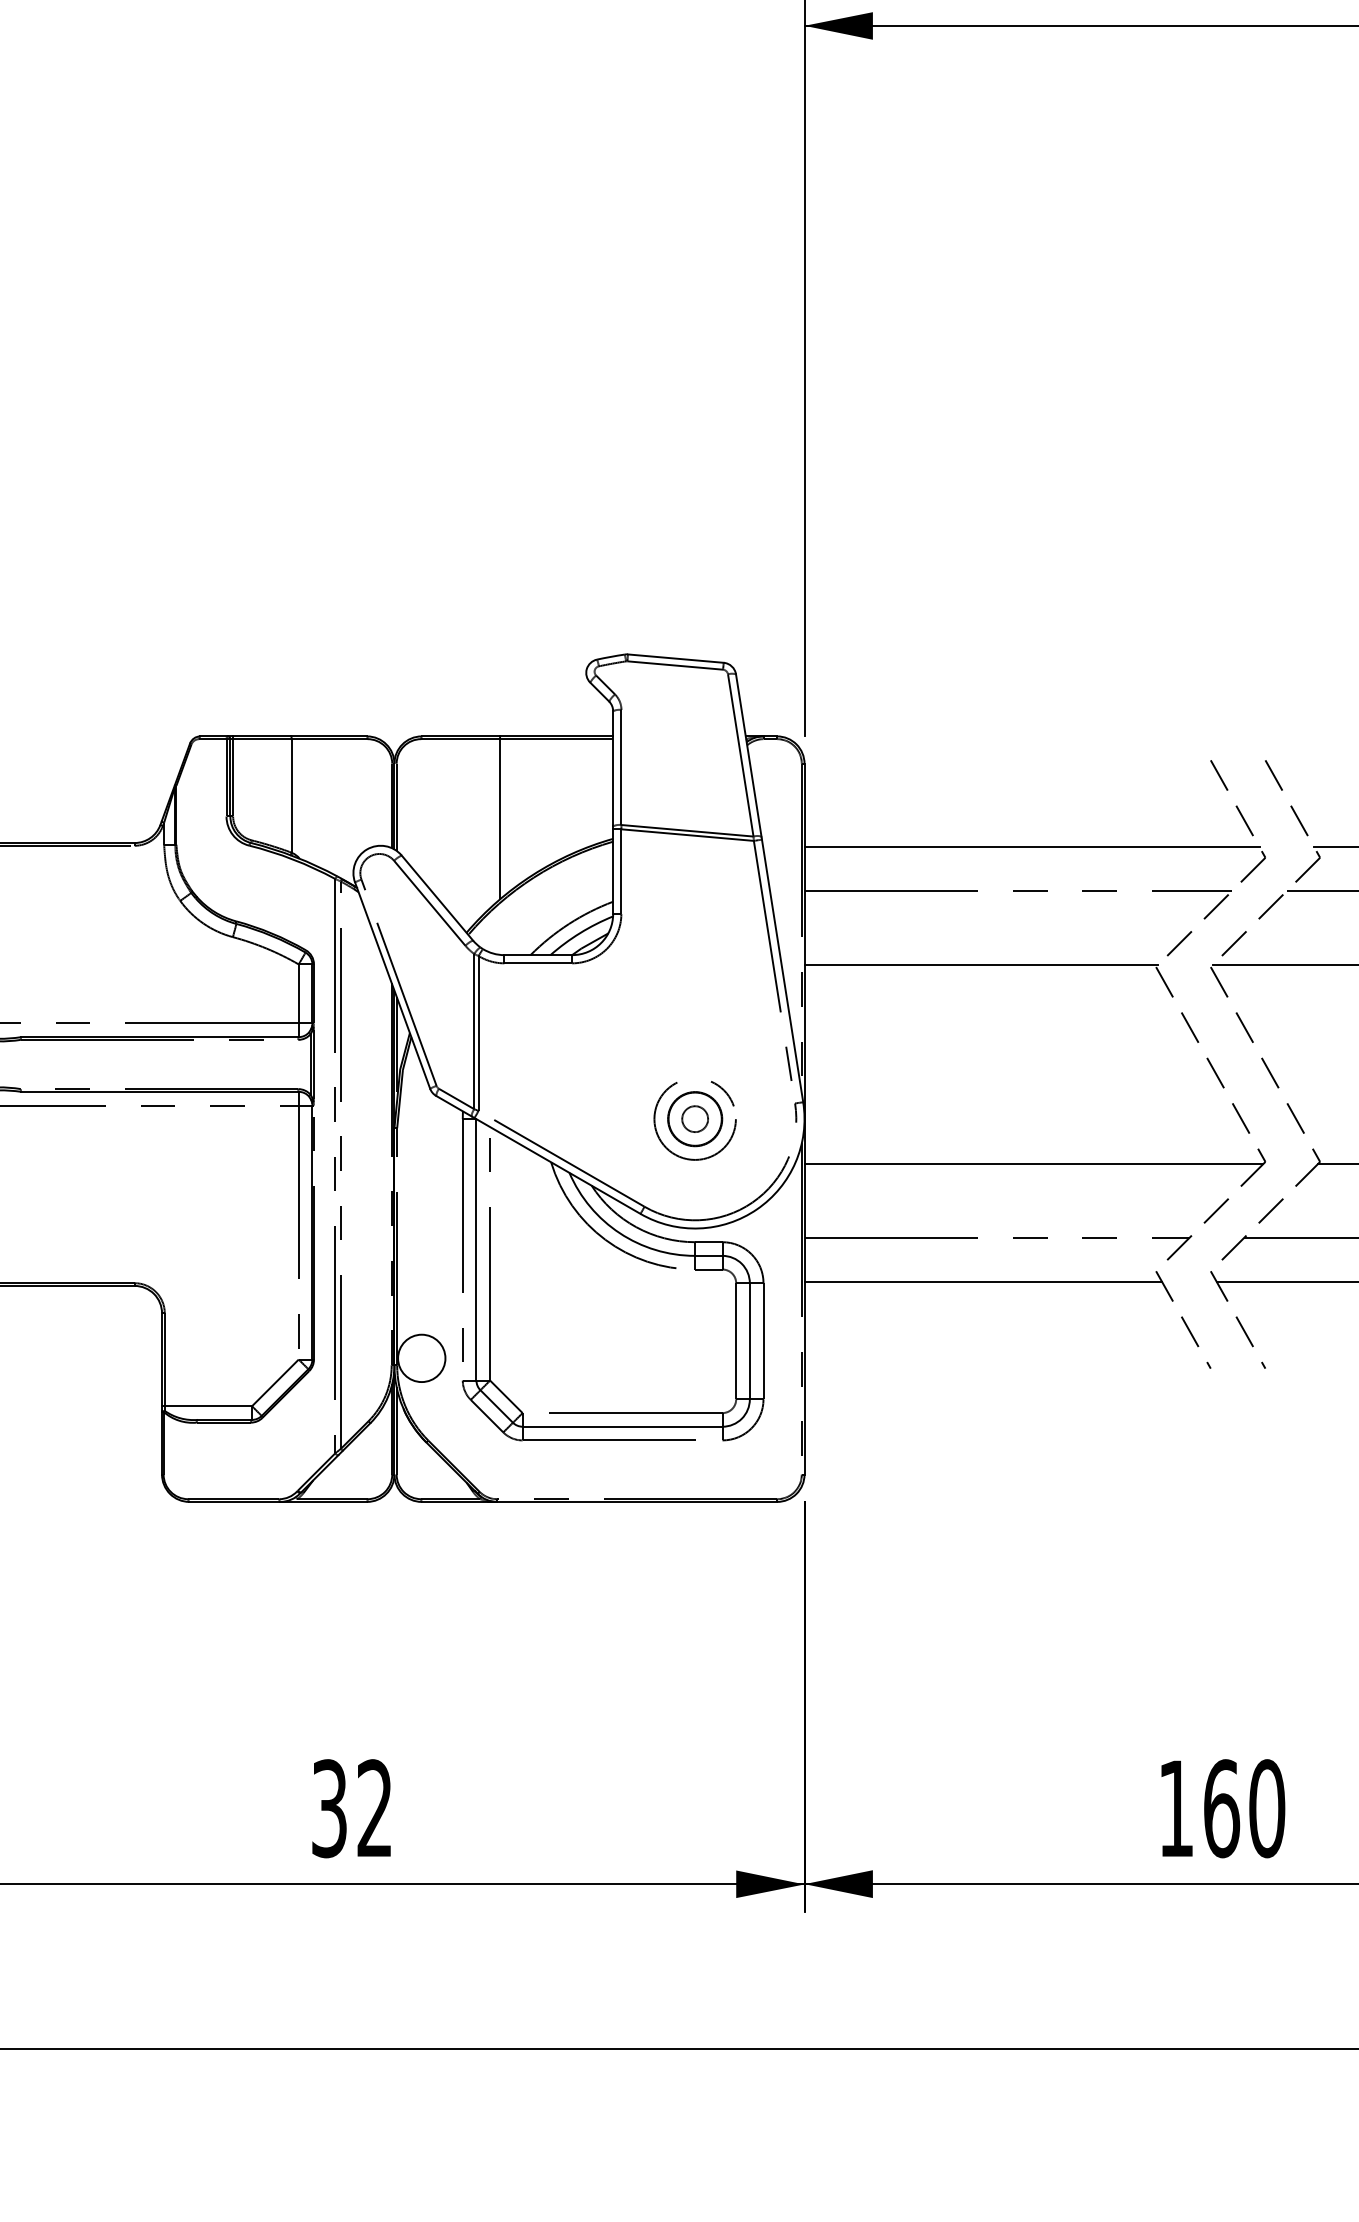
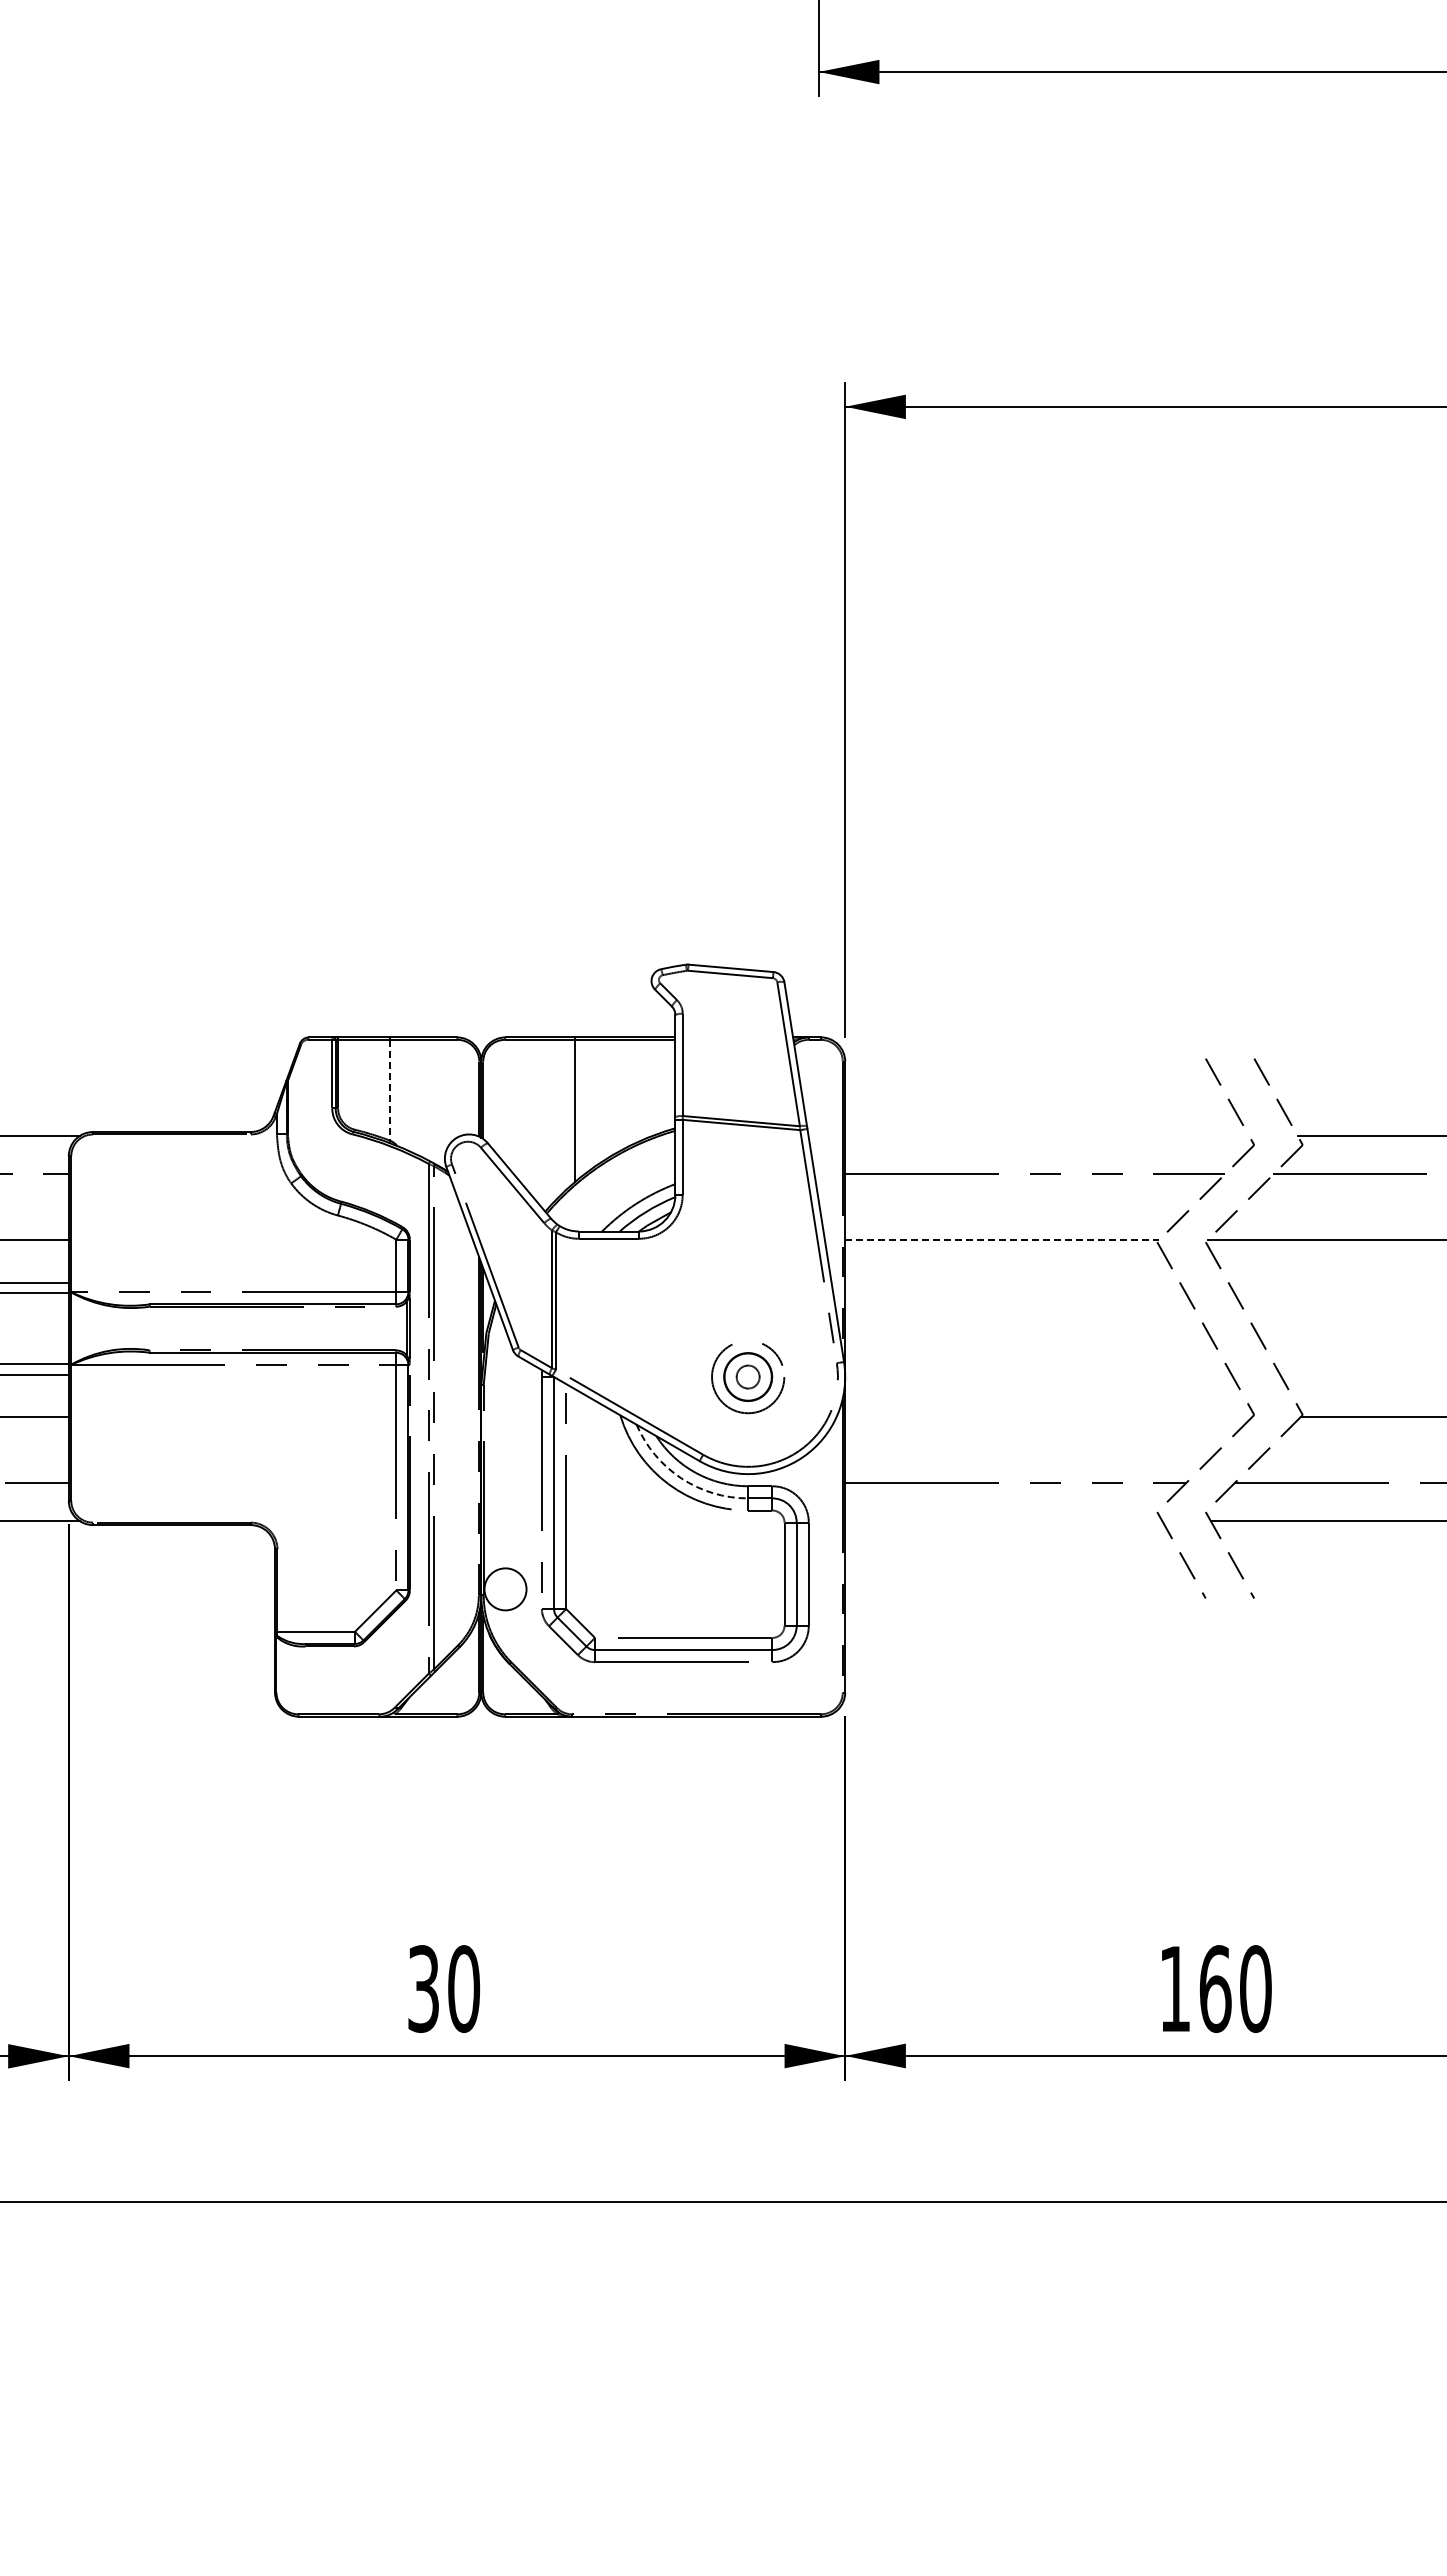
line: (292, 796) -> (390, 1090), solid -> dashed
line: (1031, 846) -> (1046, 1135), removed
line: (981, 965) -> (1002, 1240), solid -> dashed
line: (1033, 1164) -> (1048, 1417), removed
arc: (620, 1233) -> (681, 1478), solid -> dashed
line: (982, 1281) -> (1003, 1521), removed
text: (375, 1808) -> (464, 1988), 32 -> 30

